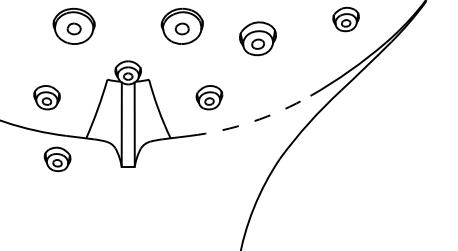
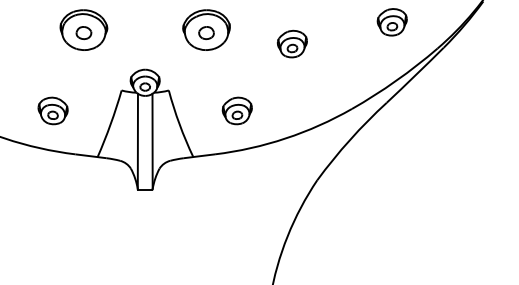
part: (258, 38) -> (292, 43), size x0.71
arc: (251, 121) -> (285, 138), dashed -> solid
part: (57, 159) -> (64, 180), removed

